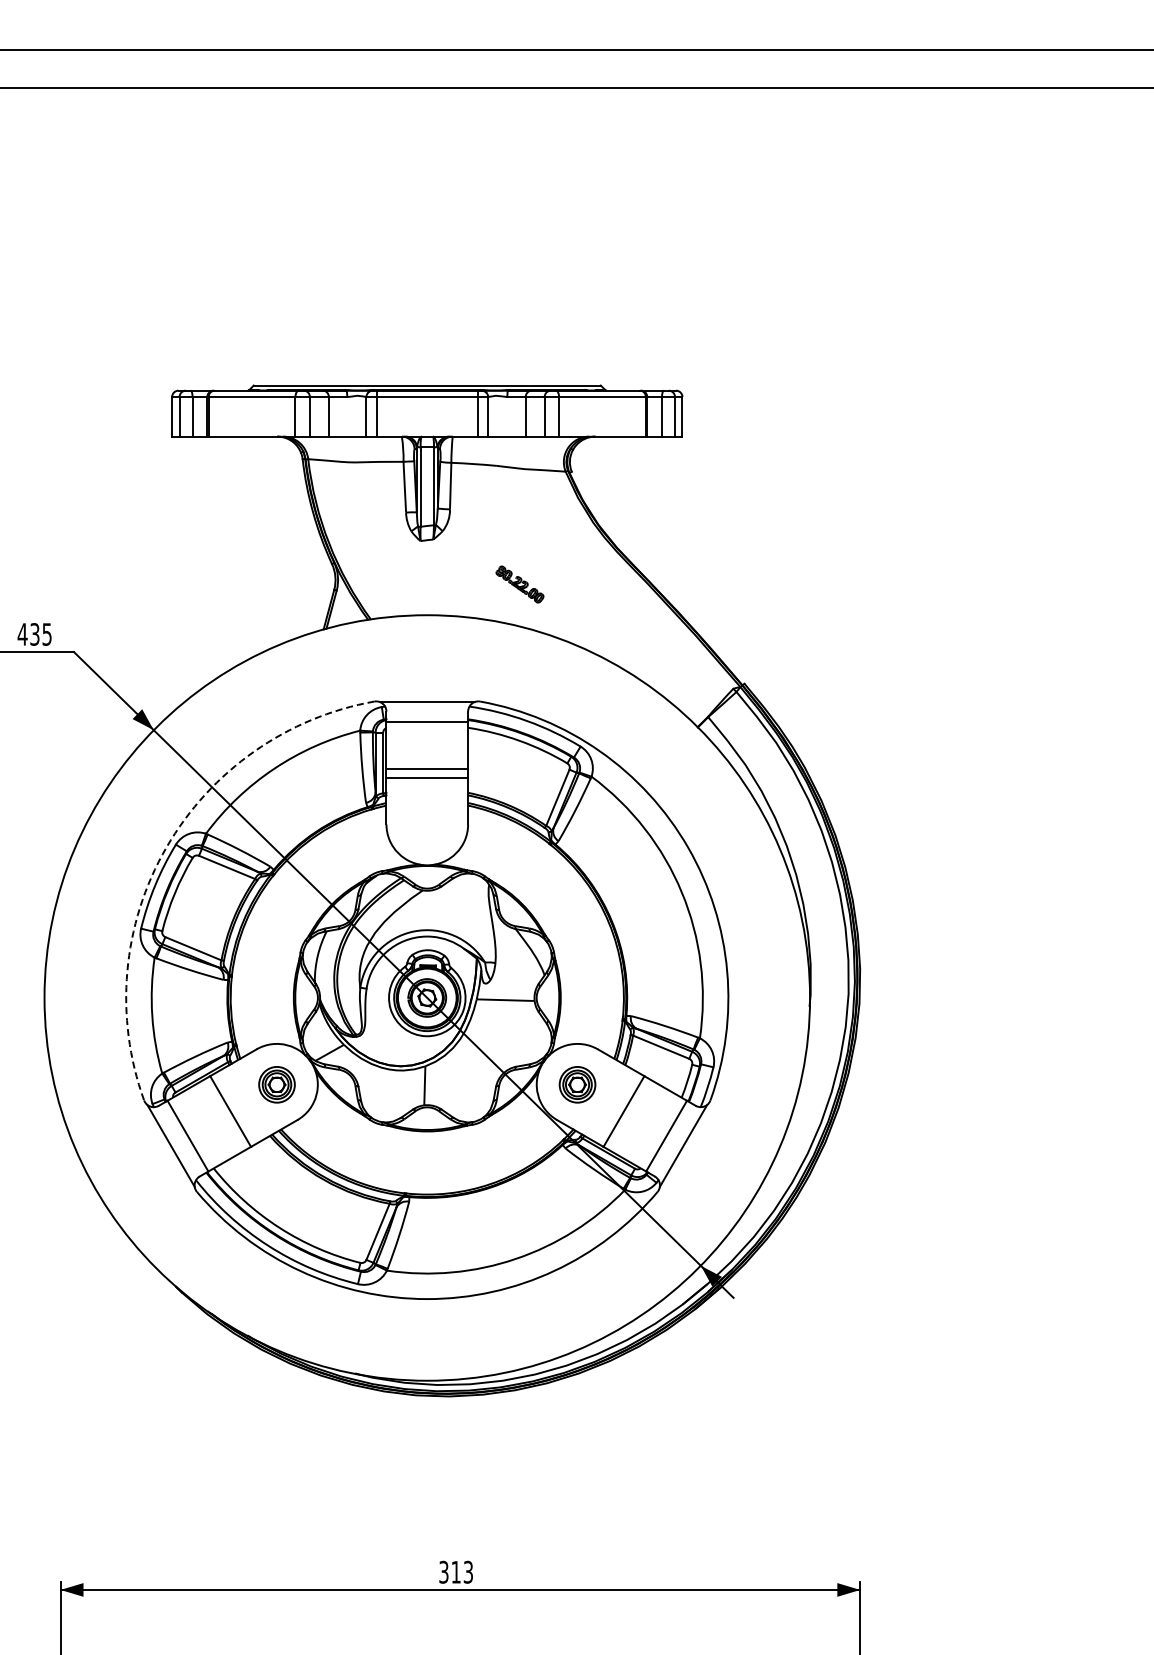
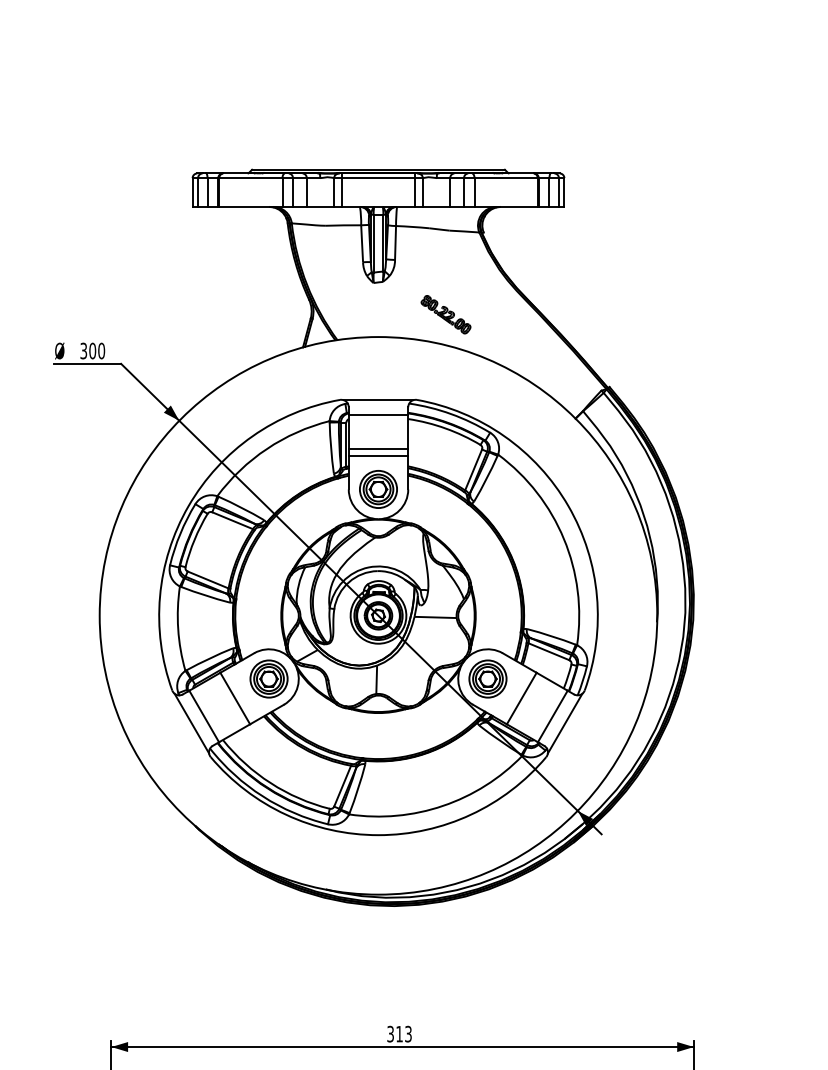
part: (519, 584) -> (445, 314), size x1.43
text: (34, 634) -> (92, 351), 435 -> 300
part: (426, 824) -> (377, 489), added
arc: (166, 847) -> (188, 506), dashed -> solid
part: (276, 1084) -> (268, 678), size x1.43
part: (577, 1084) -> (487, 678), size x1.43

